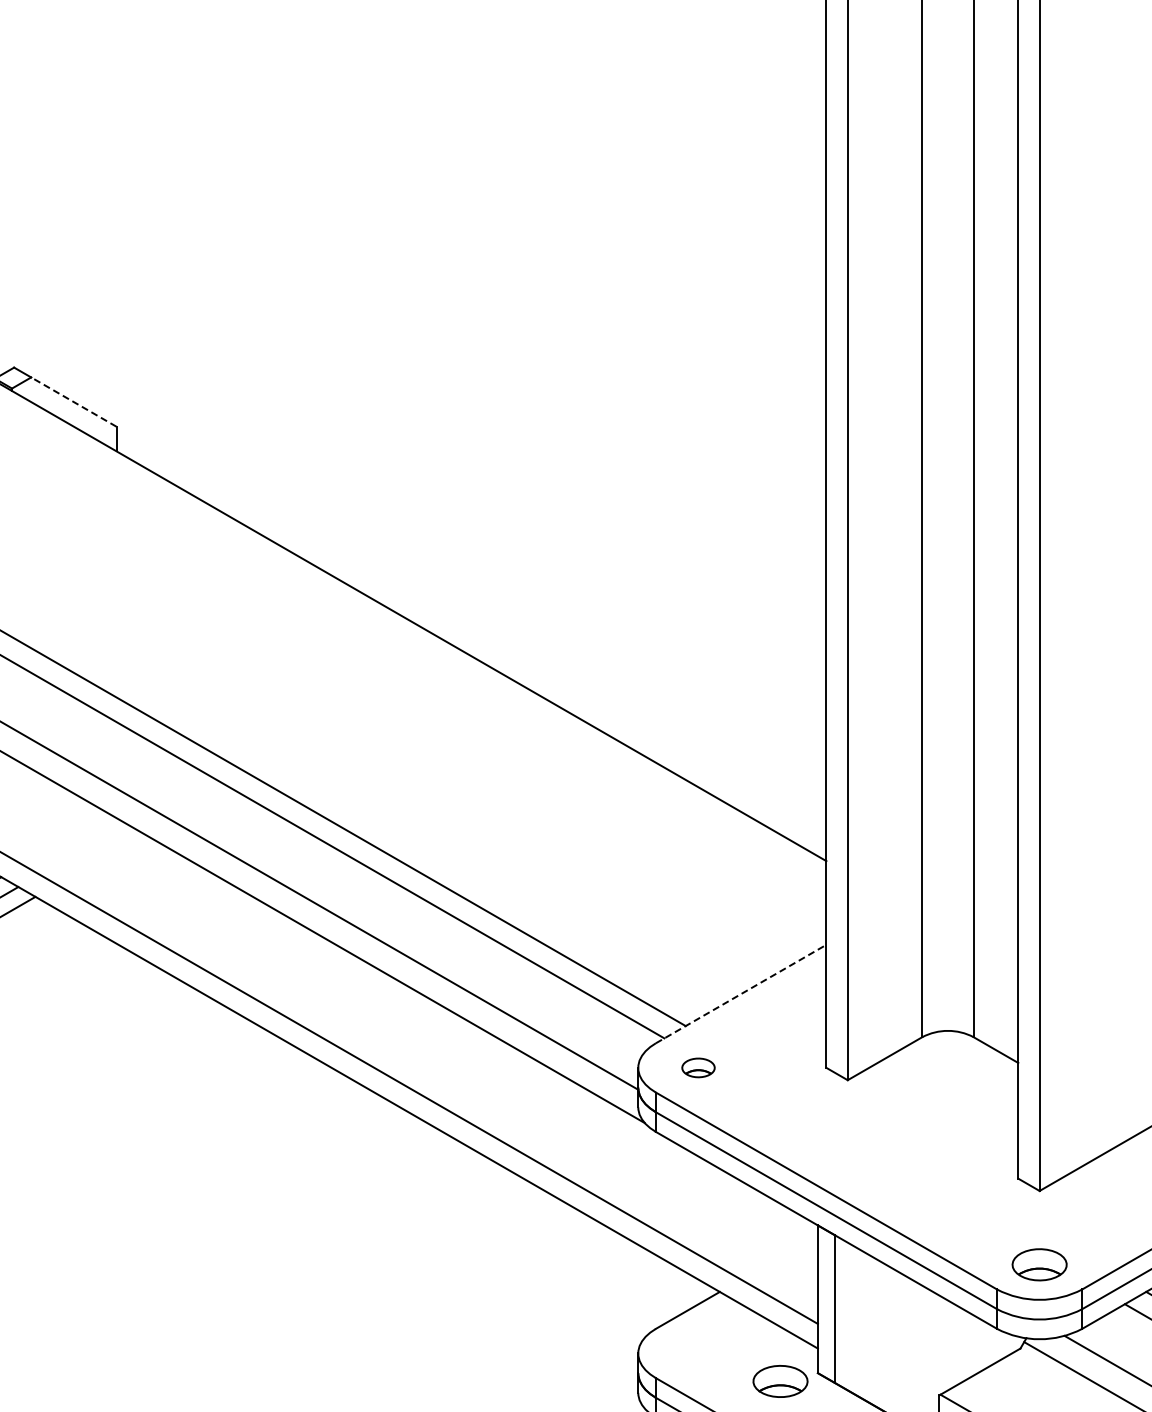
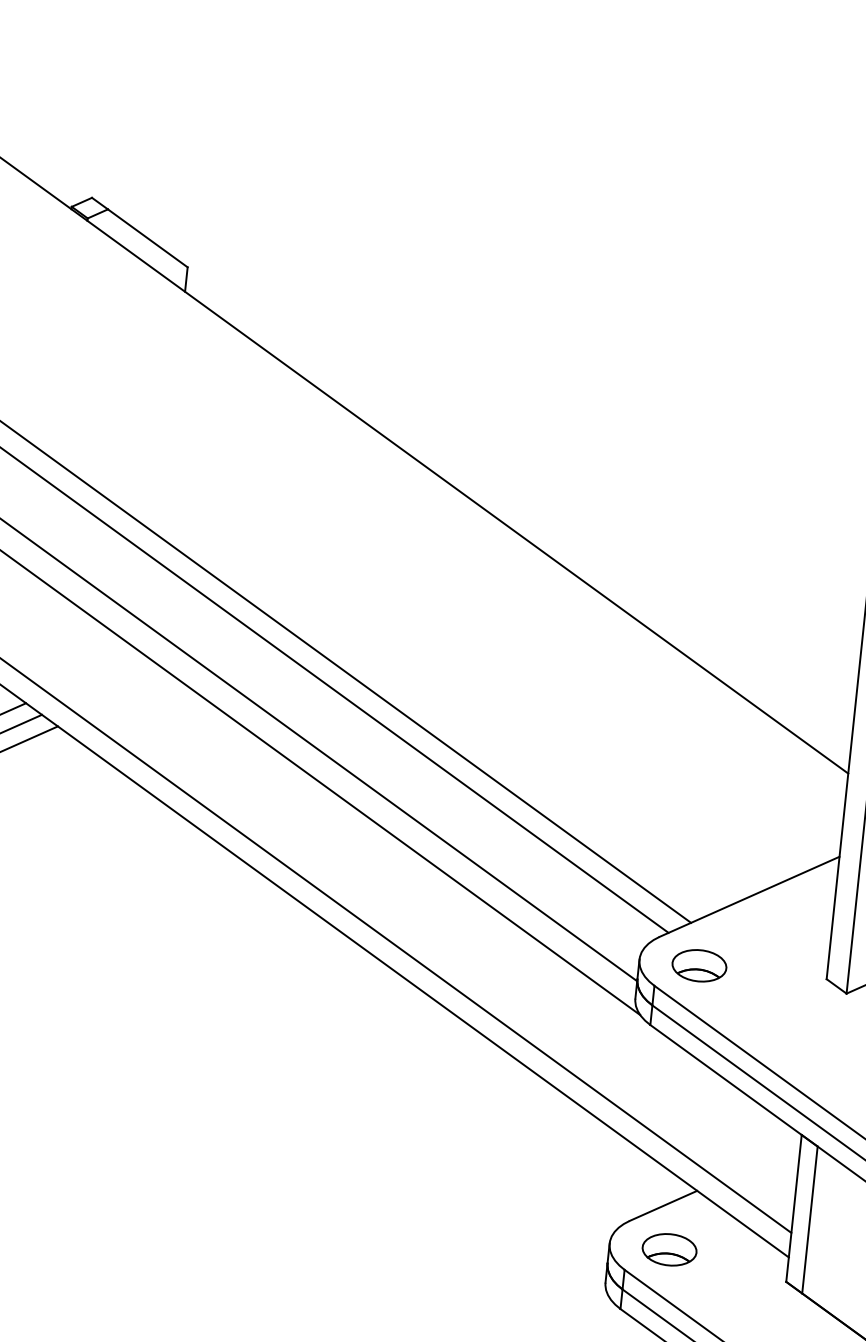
line: (73, 401) -> (147, 237), dashed -> solid
line: (741, 993) -> (749, 896), dashed -> solid
part: (698, 1067) -> (699, 965), size x1.67
part: (780, 1381) -> (669, 1249), moved

